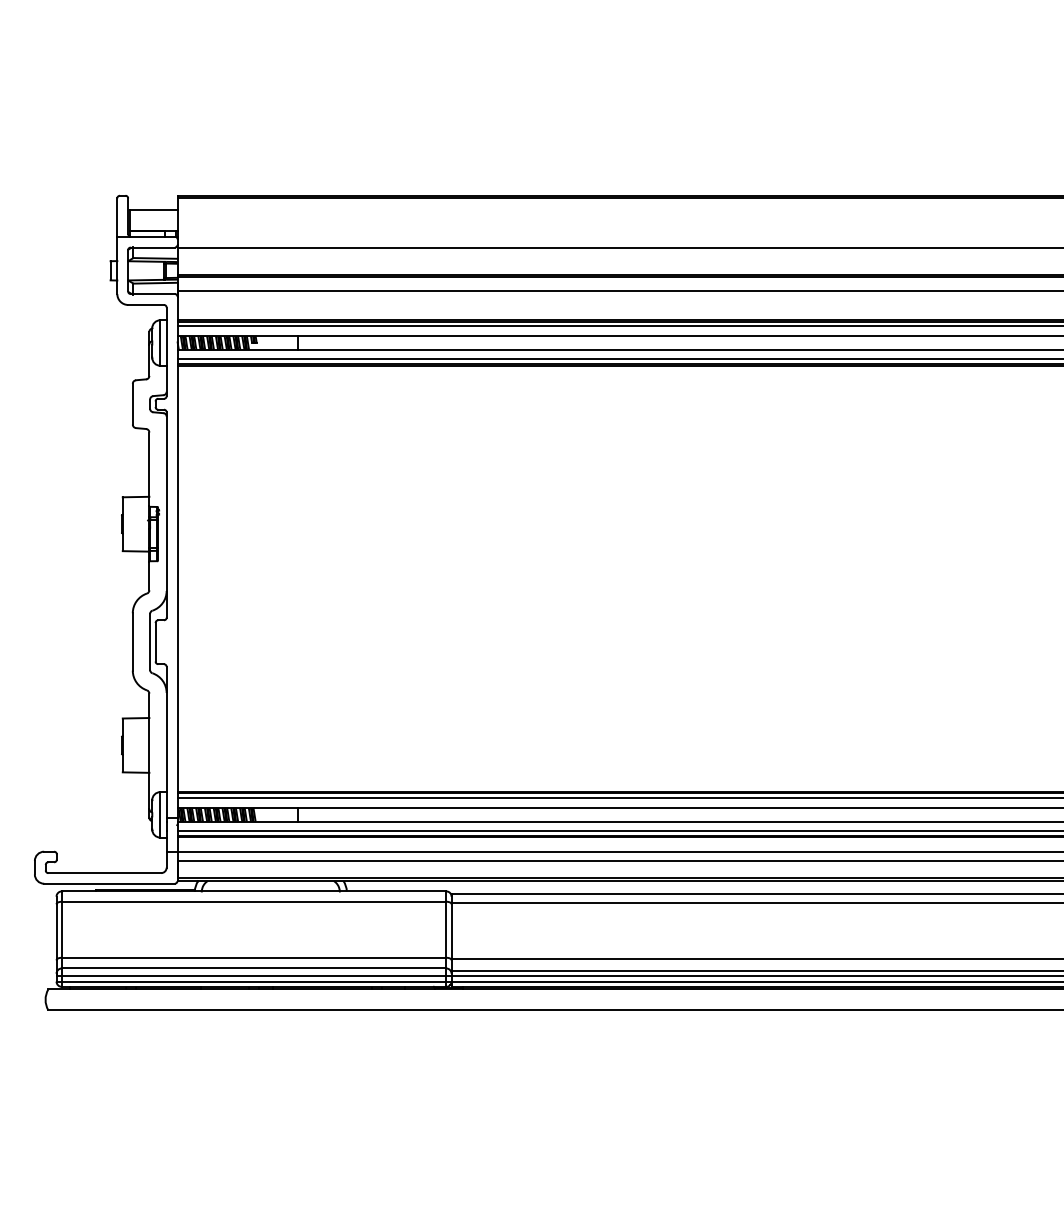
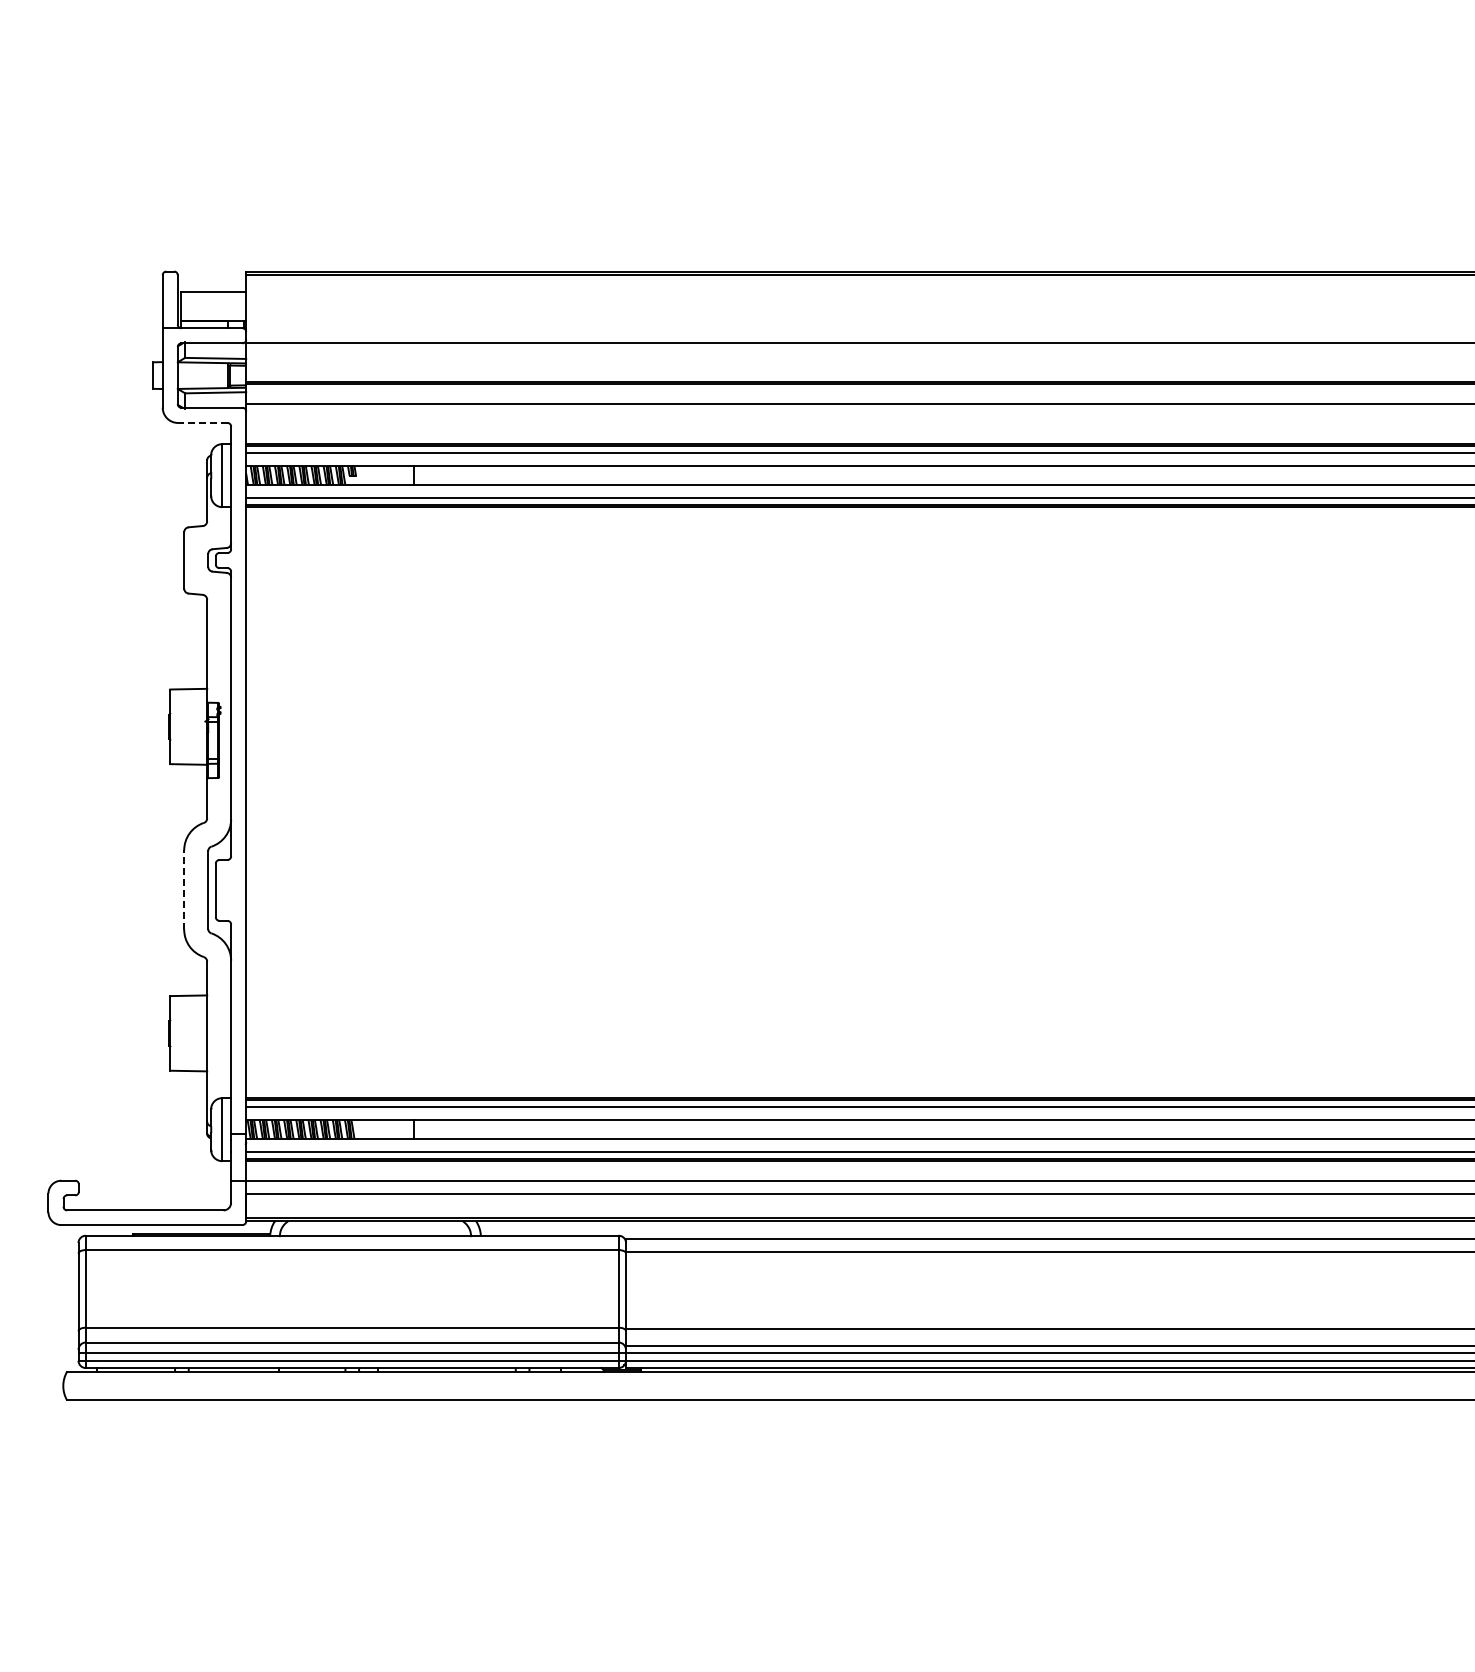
line: (145, 304) -> (202, 422), solid -> dashed
line: (133, 641) -> (184, 889), solid -> dashed

